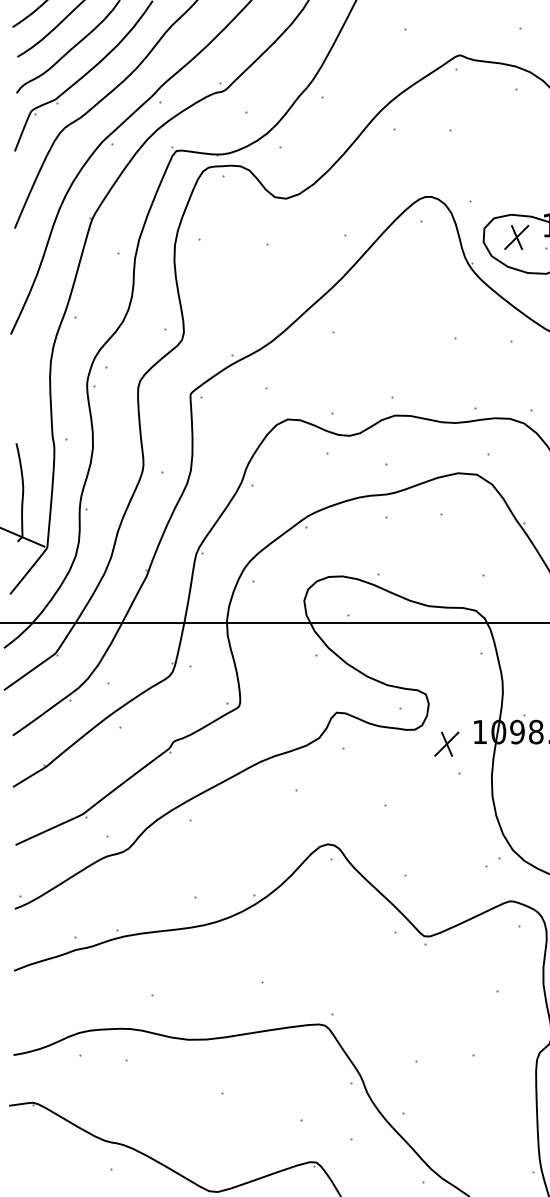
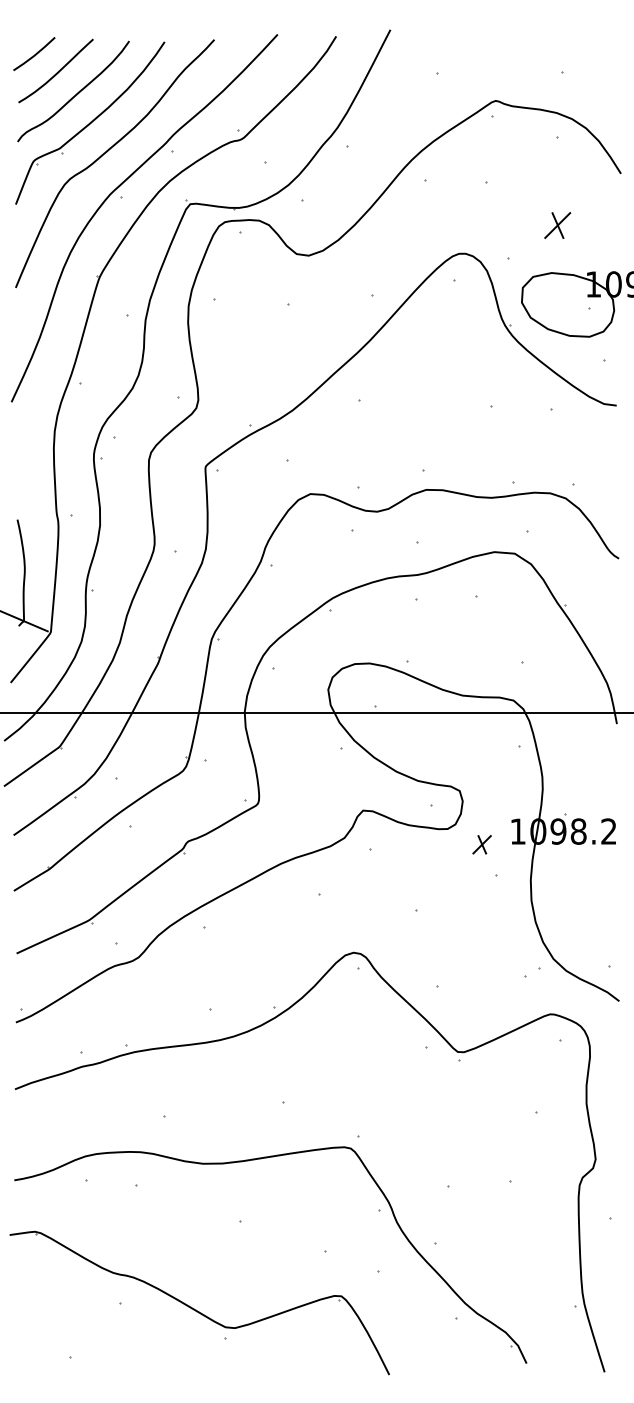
part: (516, 237) -> (557, 225), moved
part: (446, 744) -> (481, 844), size x0.7

